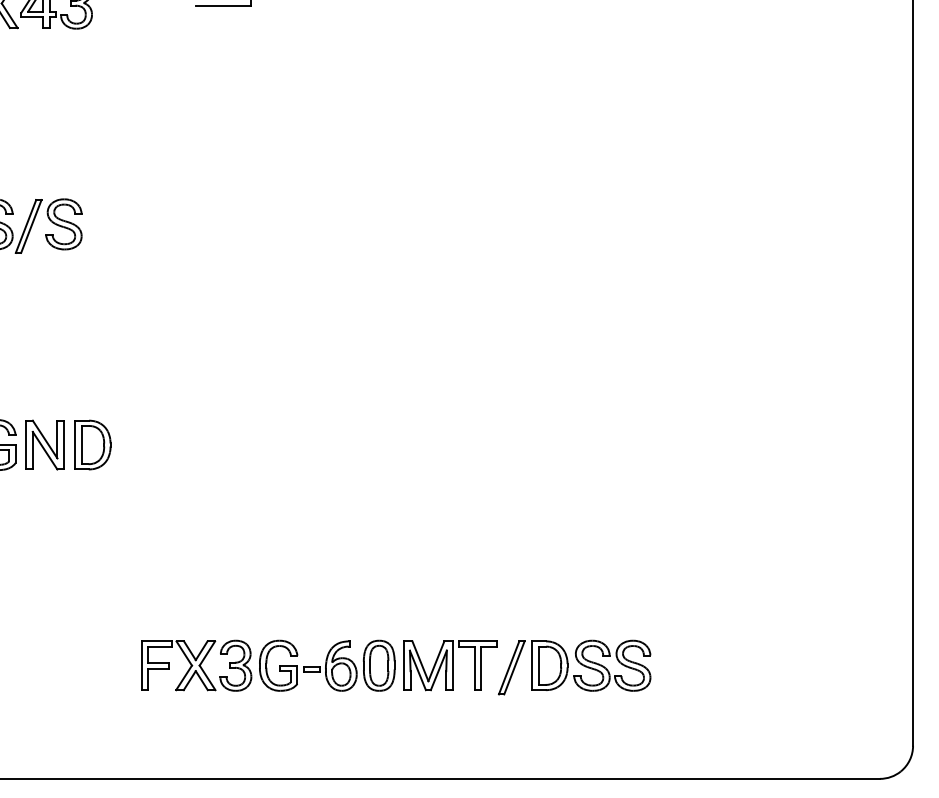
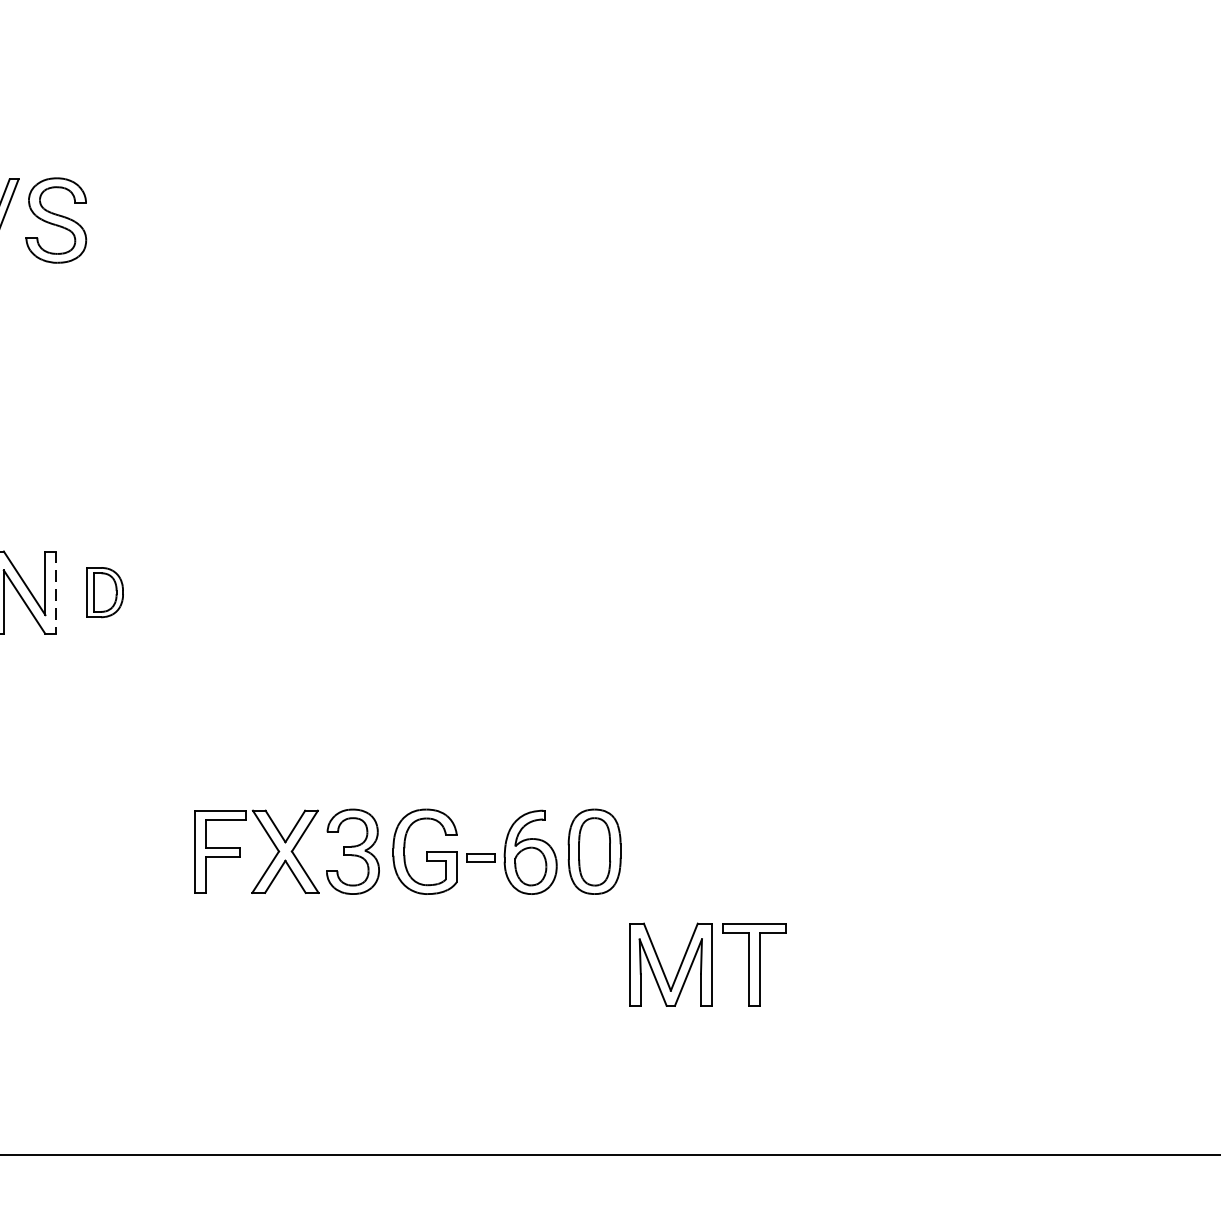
part: (92, 444) -> (104, 591), size x0.6
line: (63, 445) -> (55, 593), solid -> dashed
part: (268, 665) -> (407, 851), moved
part: (574, 667) -> (917, 967), removed

